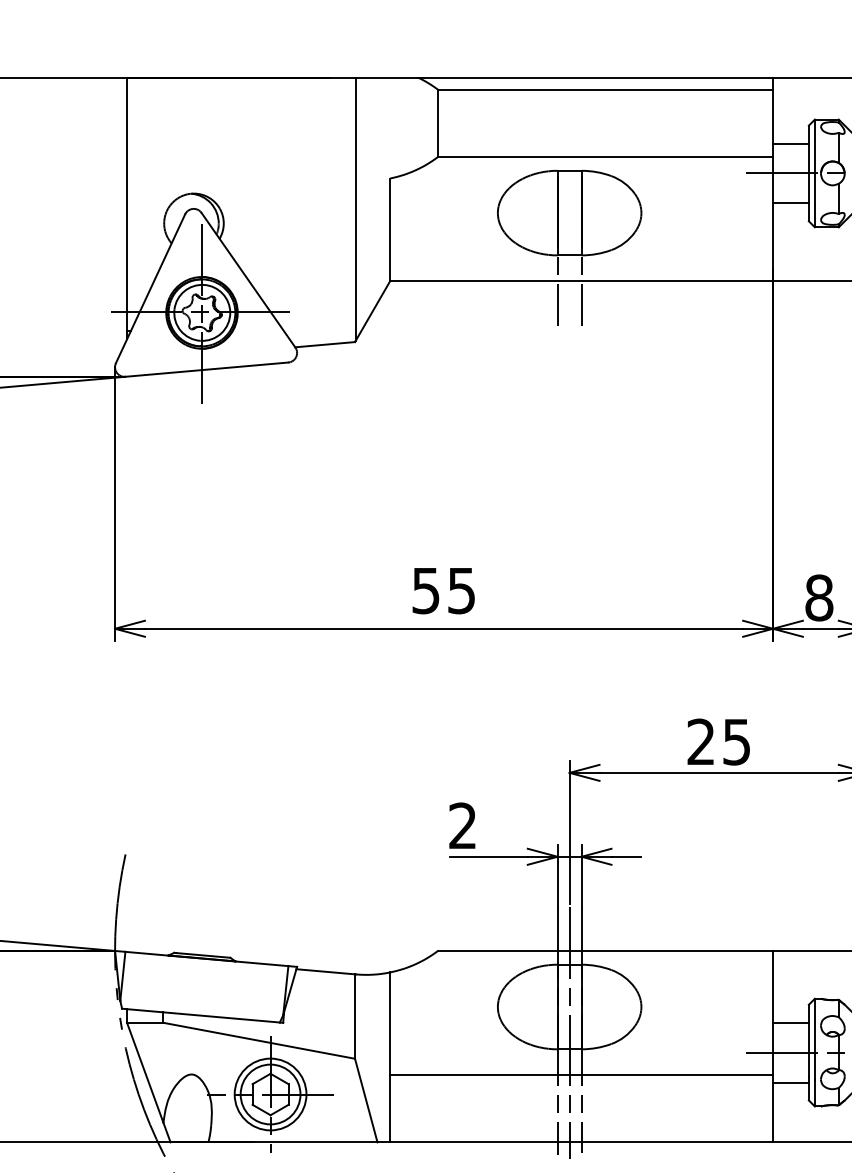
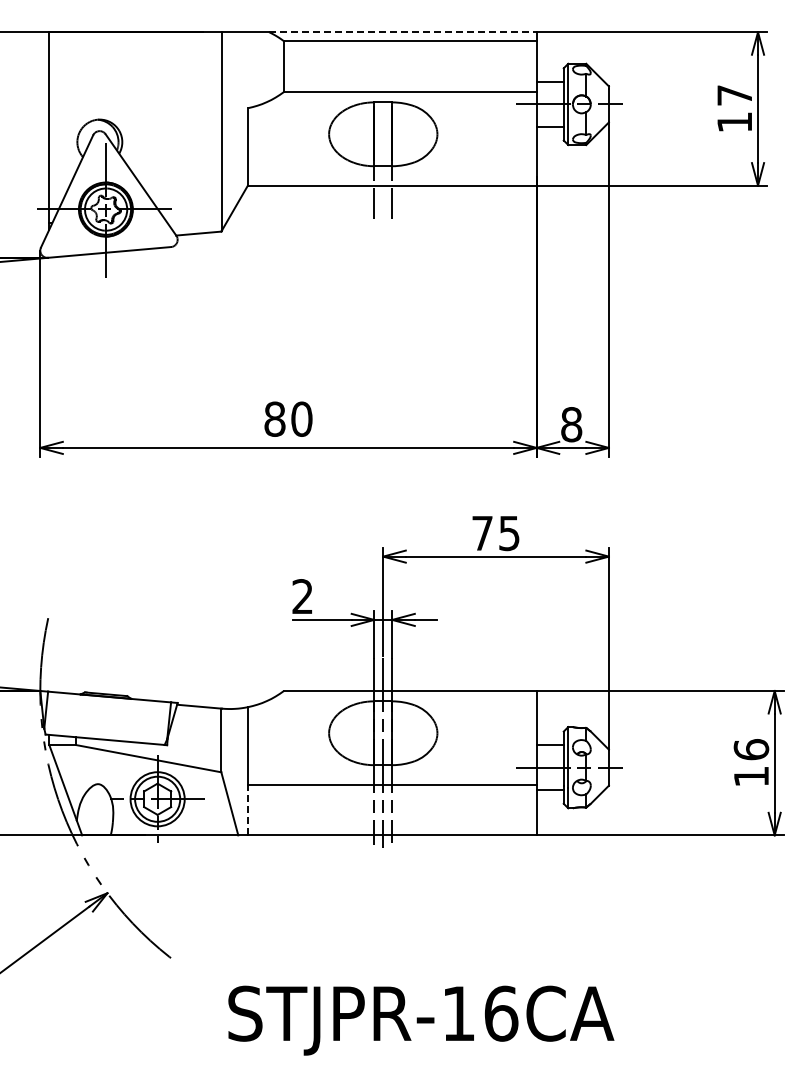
line: (595, 78) -> (402, 32), solid -> dashed
text: (444, 589) -> (288, 418), 55 -> 80
text: (701, 740) -> (482, 532), 25 -> 75
line: (389, 1108) -> (247, 809), solid -> dashed

